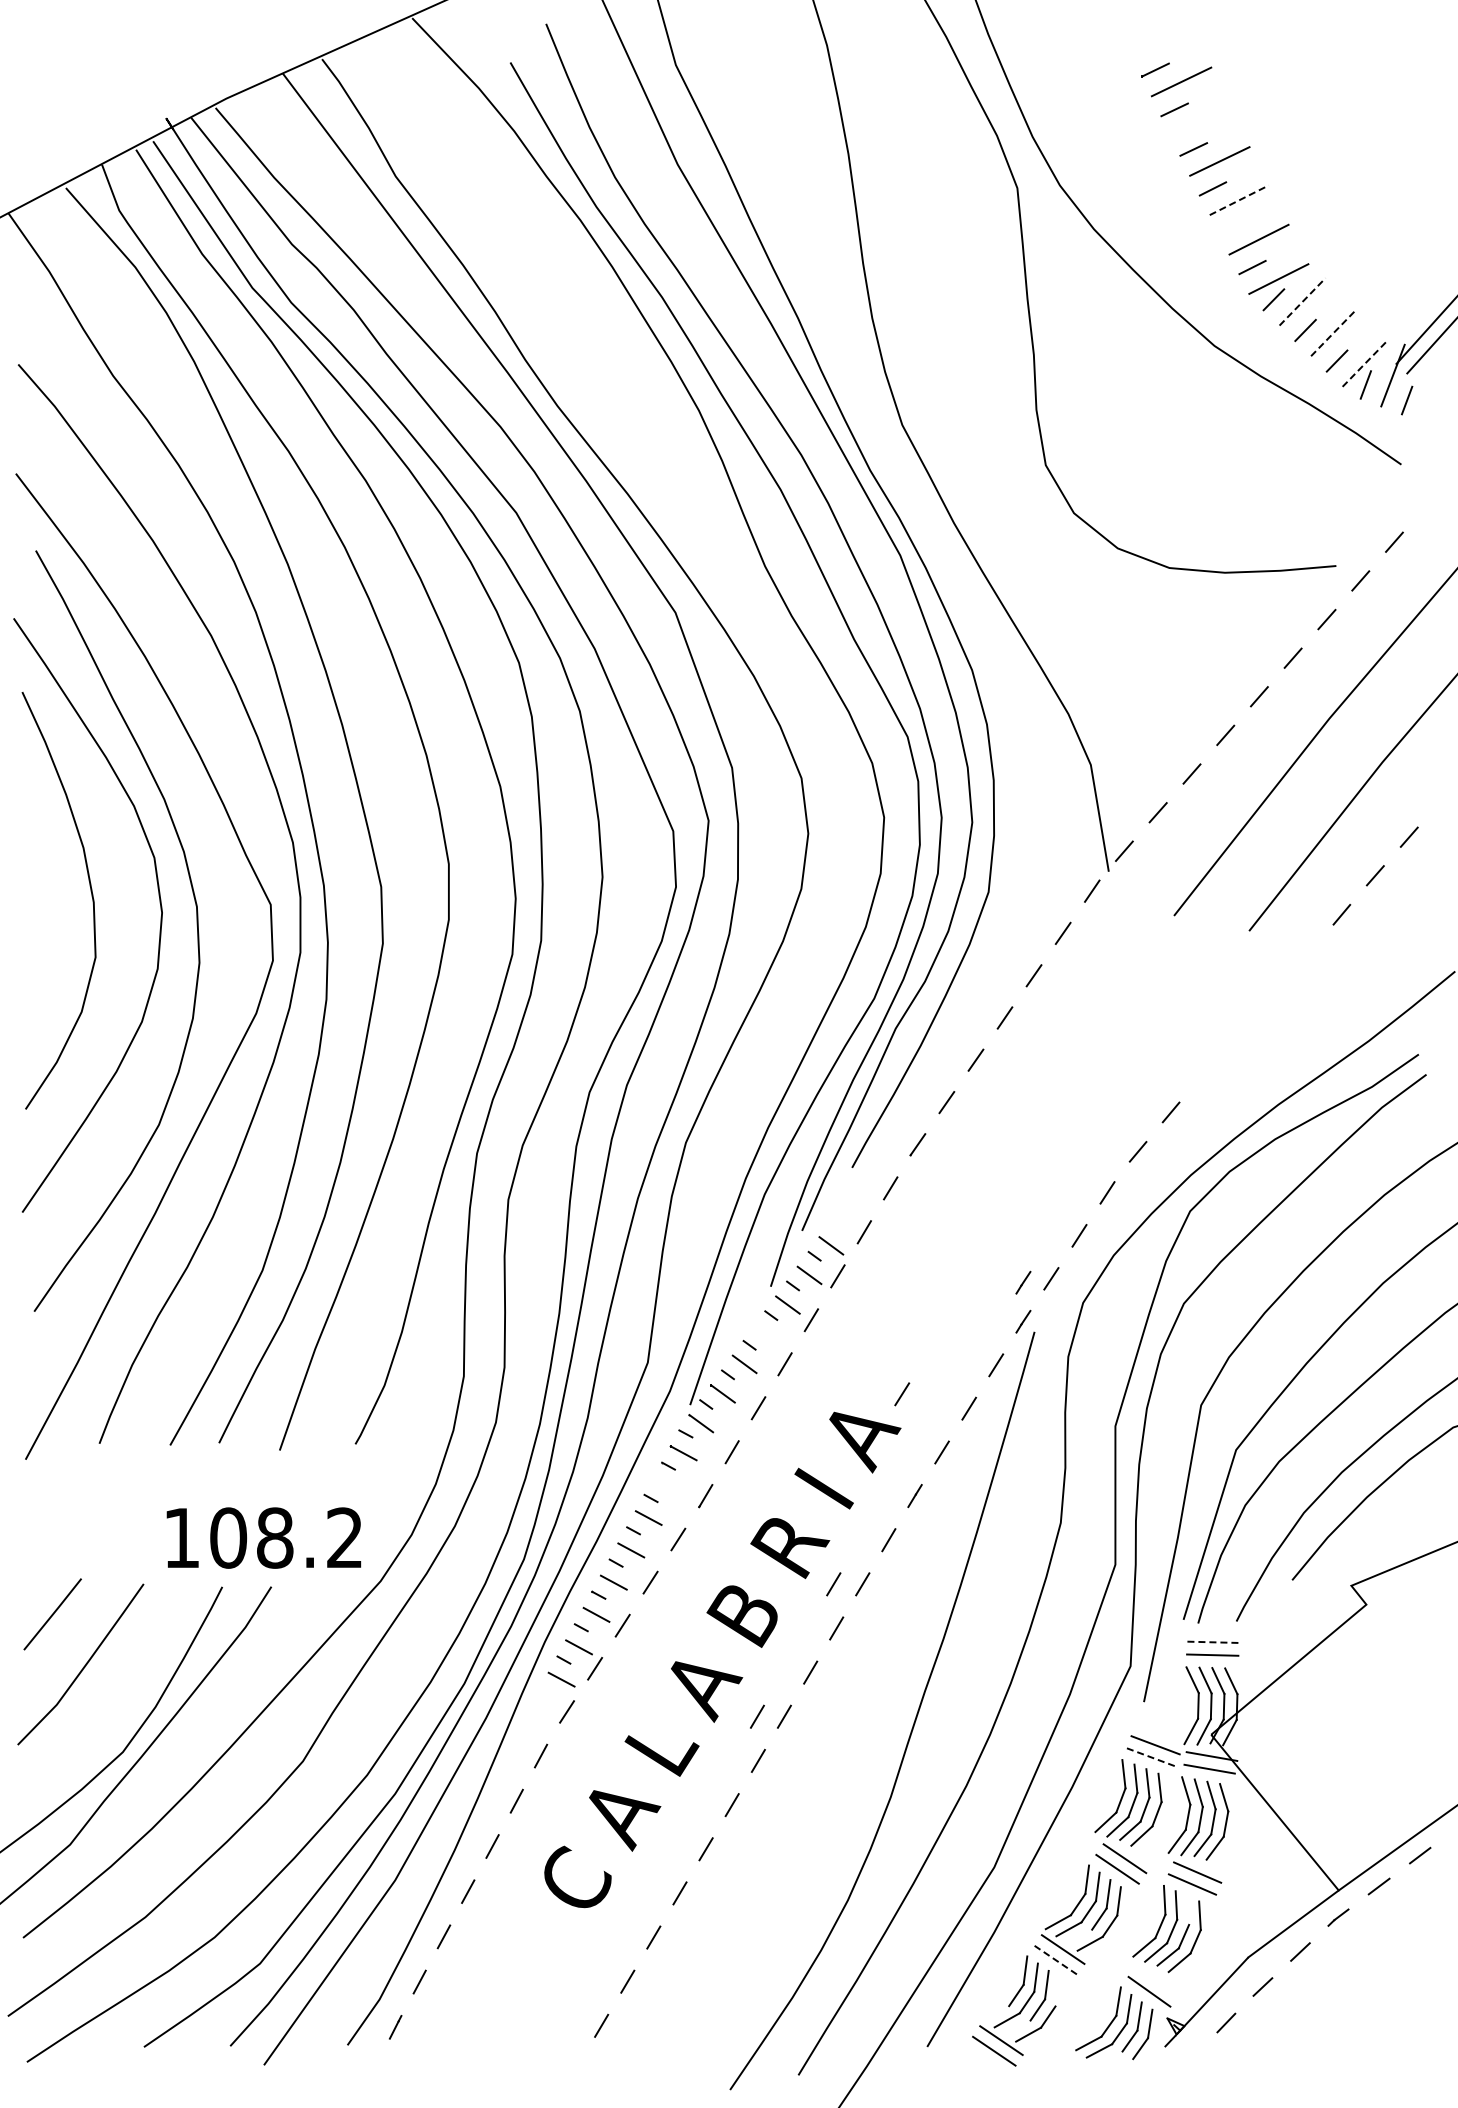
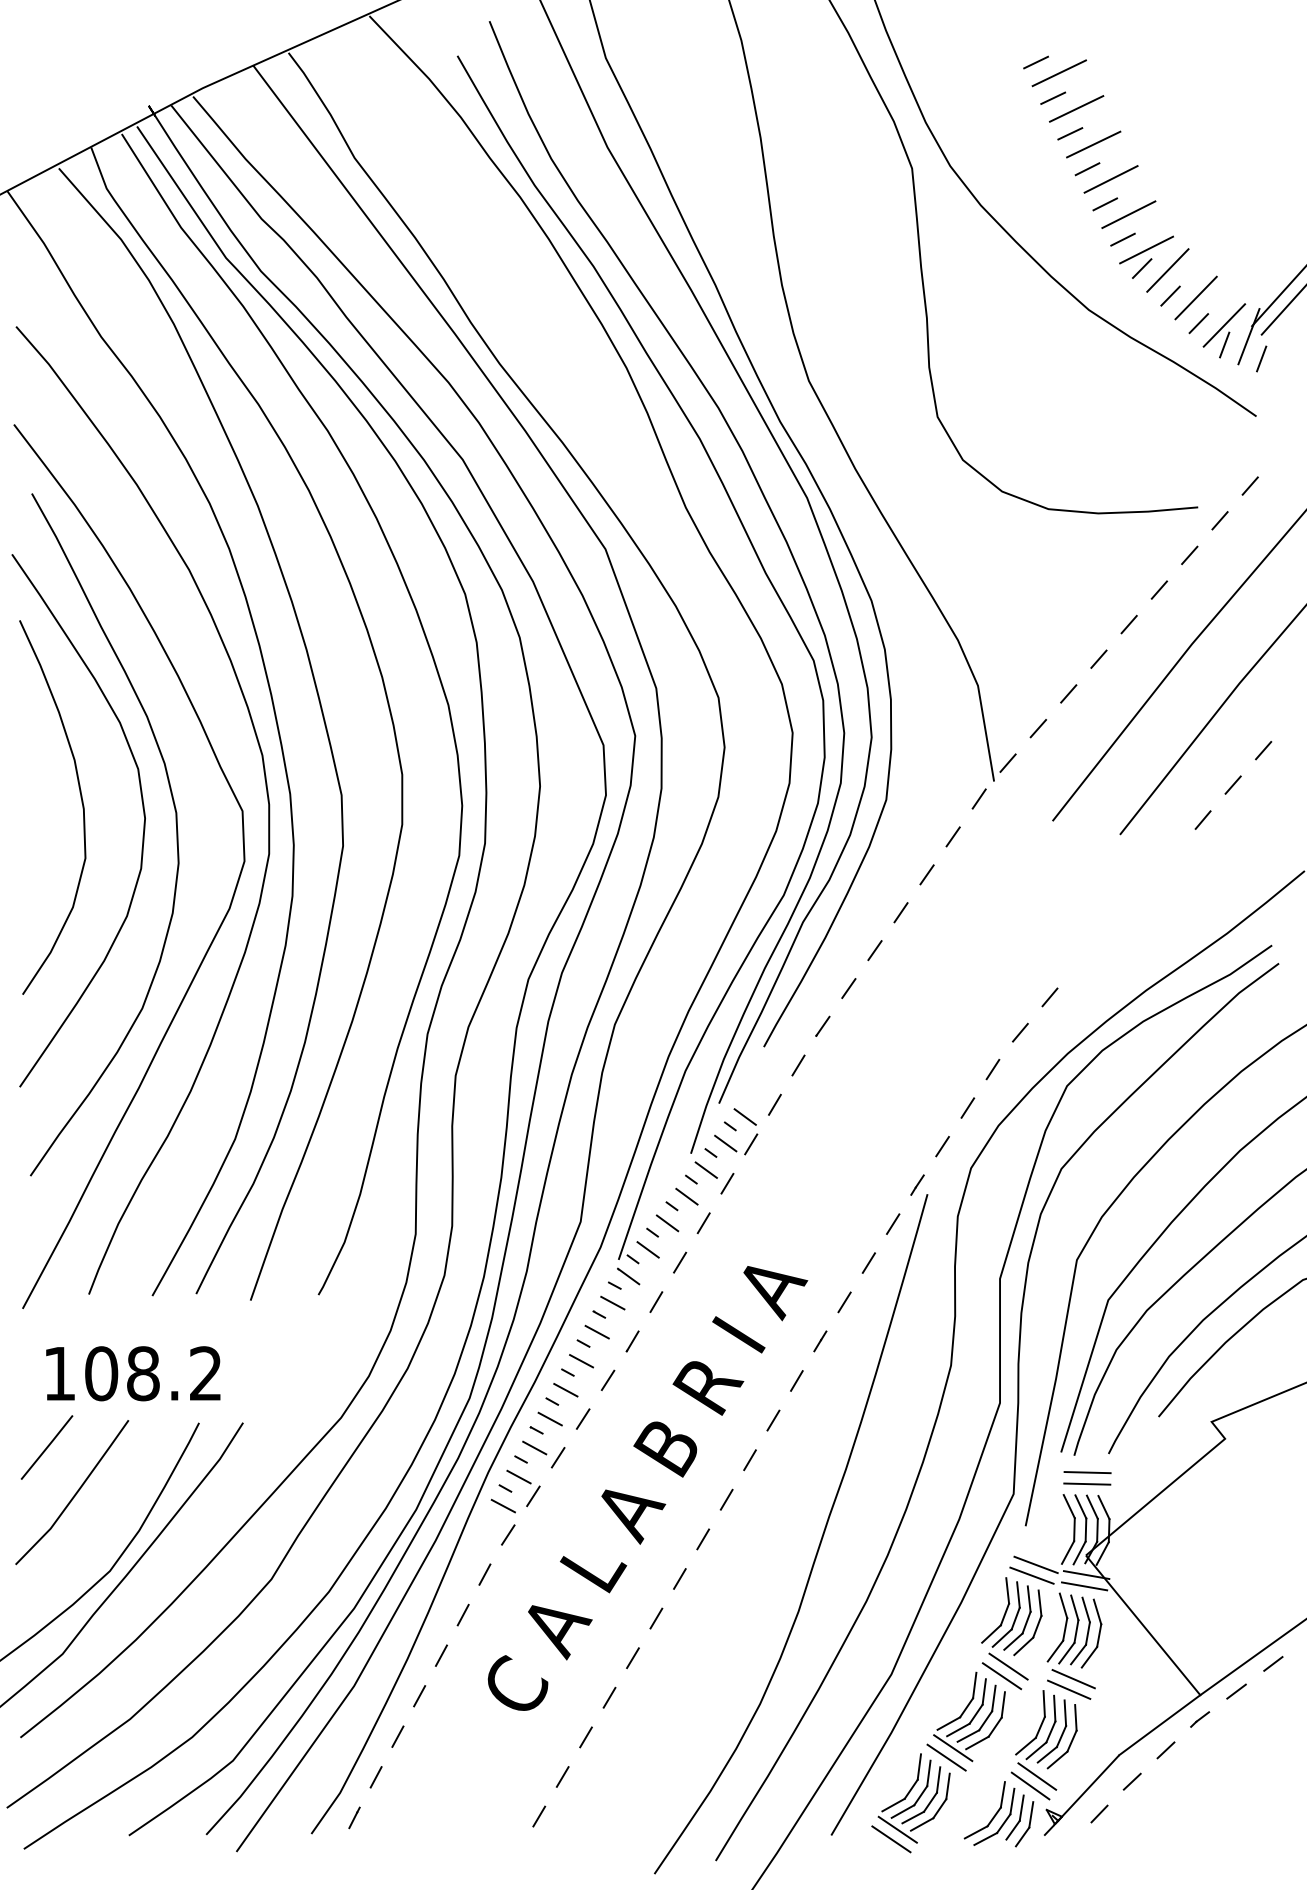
line: (1200, 121) -> (1076, 108), added
line: (1239, 200) -> (1111, 179), dashed -> solid
line: (1232, 227) -> (1105, 203), added
line: (1302, 301) -> (1167, 270), dashed -> solid
line: (1334, 332) -> (1196, 297), dashed -> solid
line: (1365, 363) -> (1224, 325), dashed -> solid
line: (1023, 1282) -> (917, 1149), removed
line: (766, 1334) -> (687, 1196), added
line: (902, 1394) -> (809, 1250), removed
line: (666, 1485) -> (597, 1331), added
text: (263, 1537) -> (132, 1373), moved
line: (833, 1584) -> (747, 1420), removed
line: (1213, 1642) -> (1087, 1472), dashed -> solid
line: (757, 1716) -> (679, 1539), removed
line: (1151, 1757) -> (1032, 1575), dashed -> solid
line: (1188, 1910) -> (1065, 1713), added
line: (1080, 1935) -> (968, 1735), added
line: (1055, 1960) -> (946, 1757), dashed -> solid
line: (1156, 1981) -> (1036, 1776), added
line: (1057, 1992) -> (948, 1786), added
line: (996, 2013) -> (893, 1805), added
line: (1018, 2026) -> (913, 1817), added

